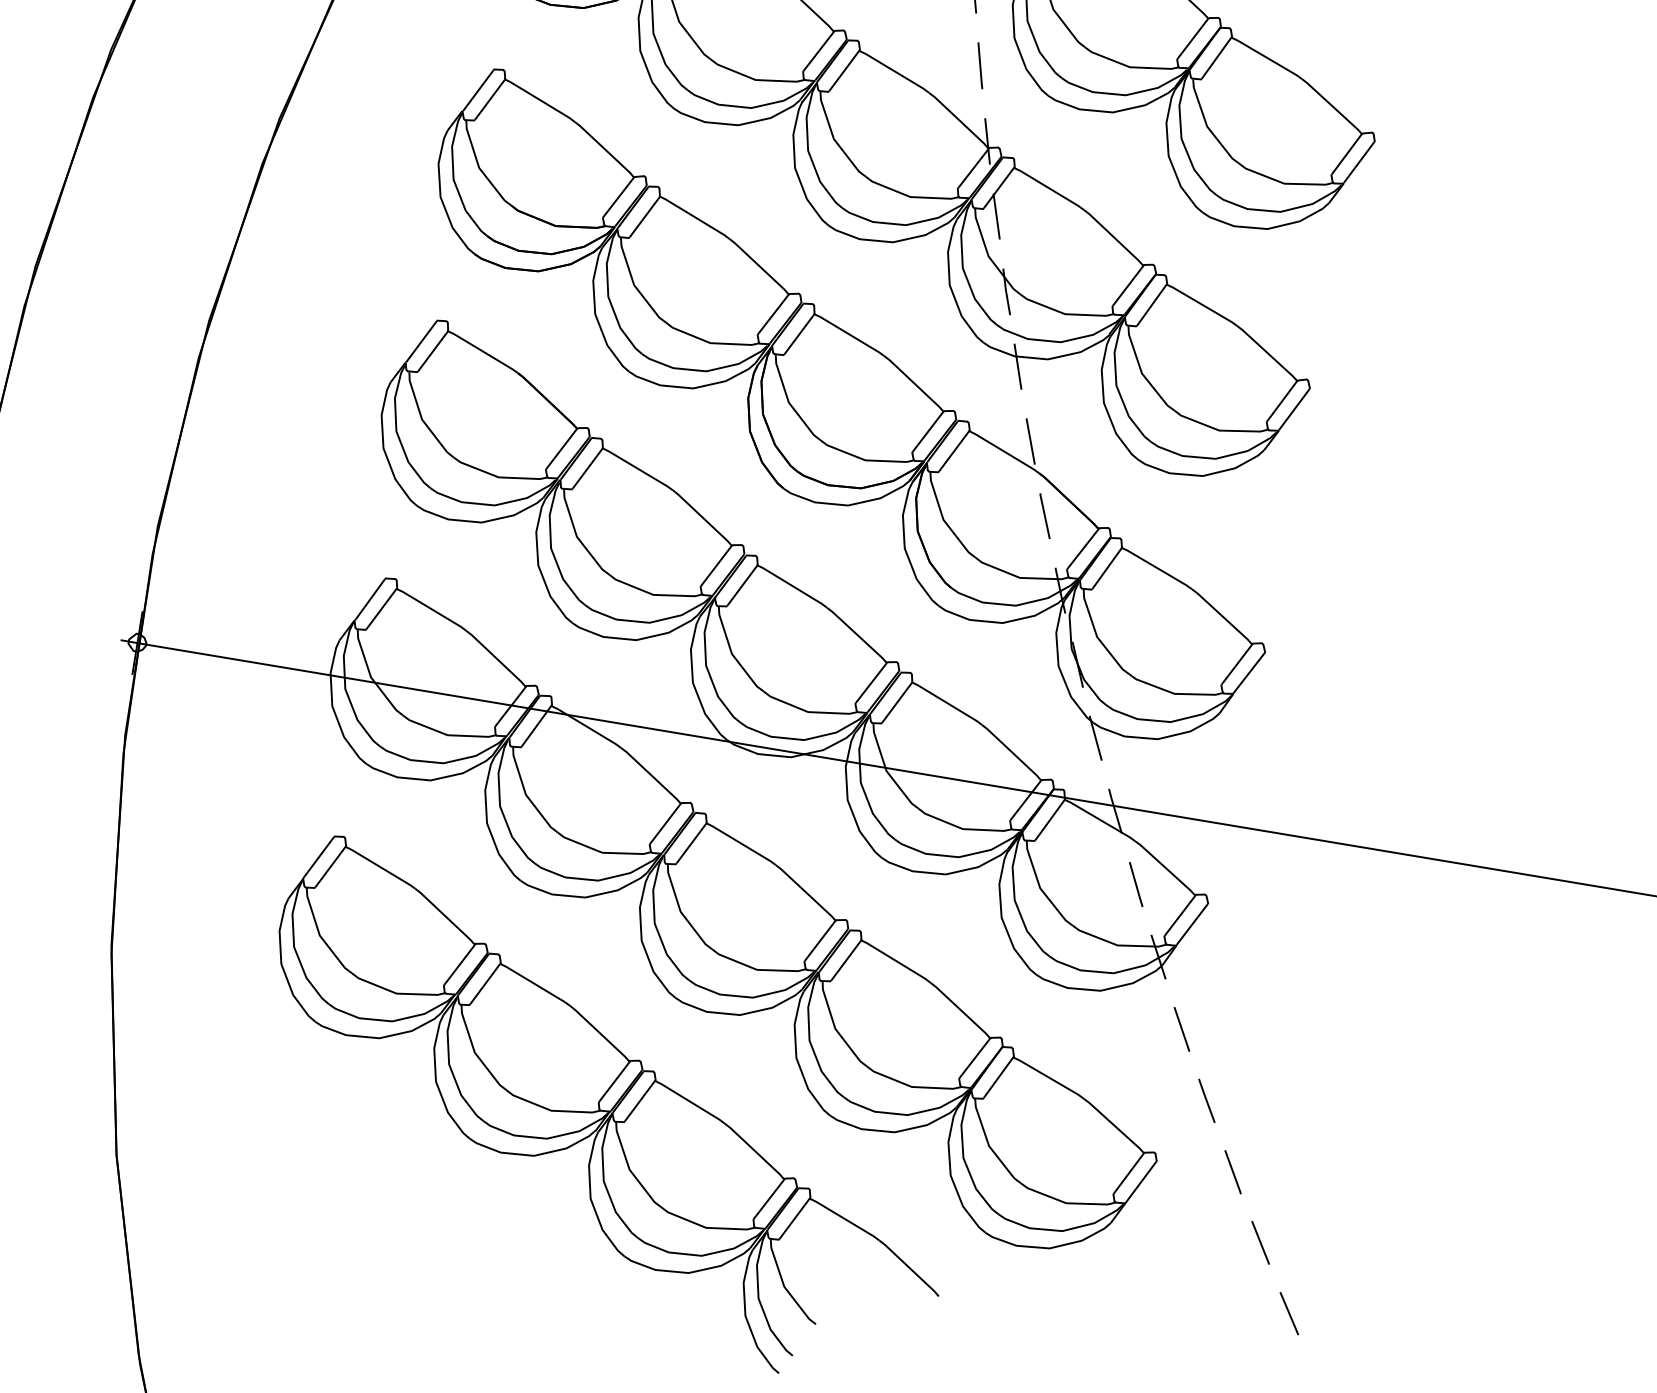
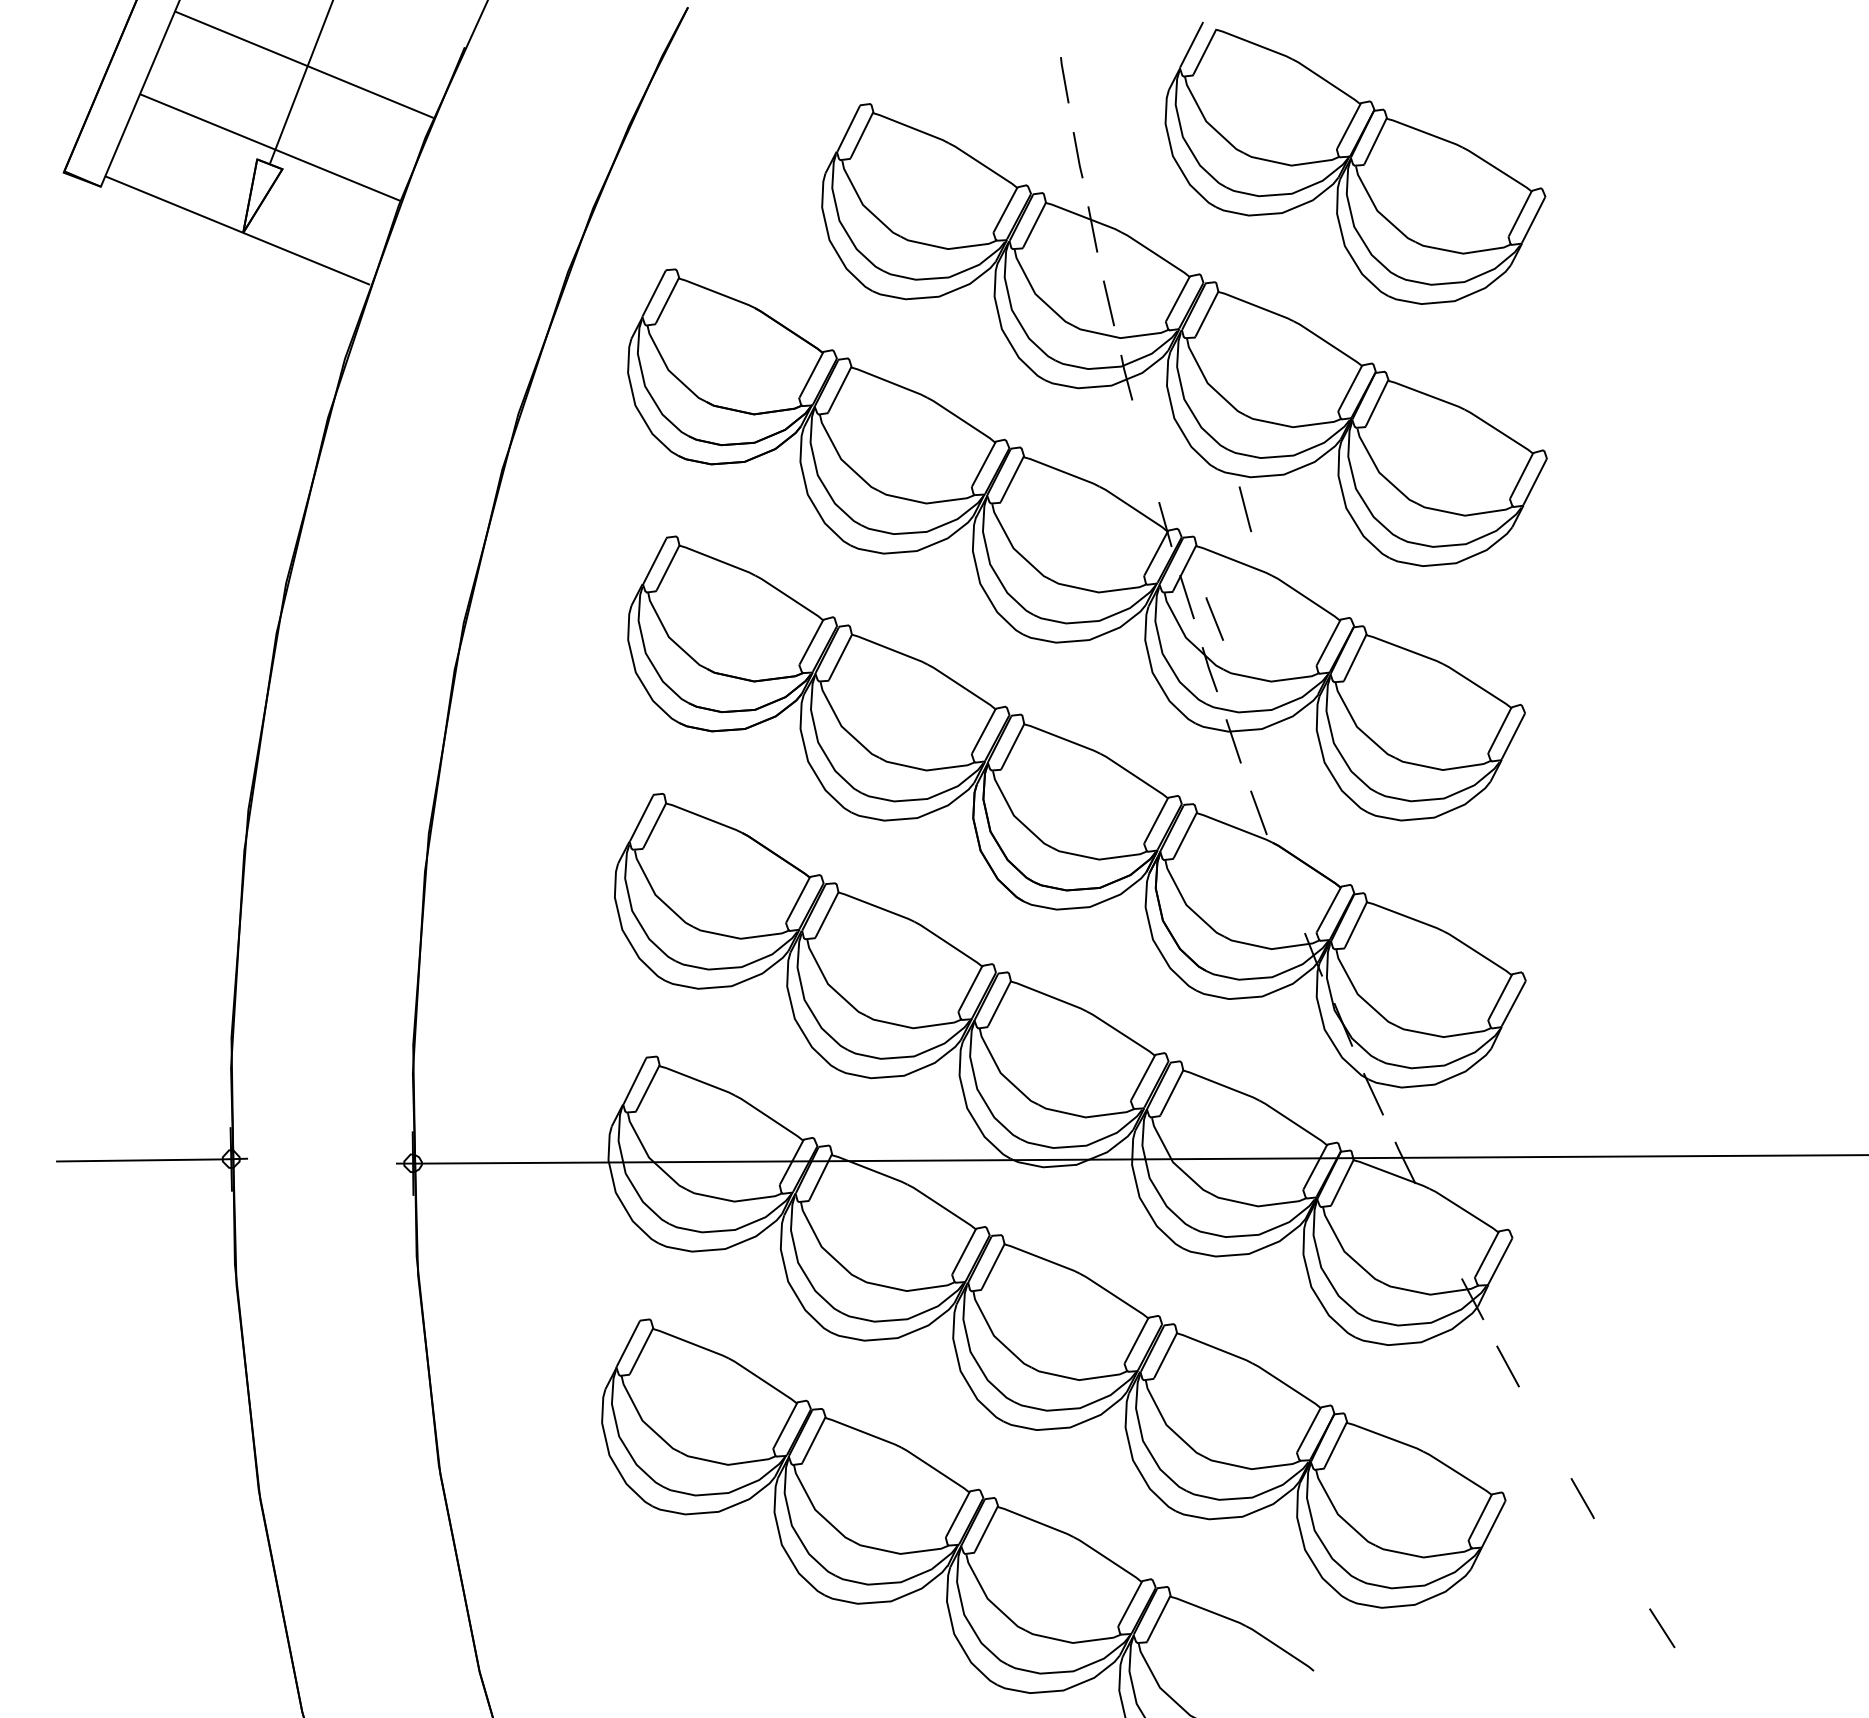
line: (980, 66) -> (1245, 509), moved
line: (1044, 515) -> (1214, 618), moved
line: (1135, 884) -> (1437, 1231), removed
line: (1206, 1100) -> (1544, 1432), removed
line: (1260, 1242) -> (1621, 1563), removed

